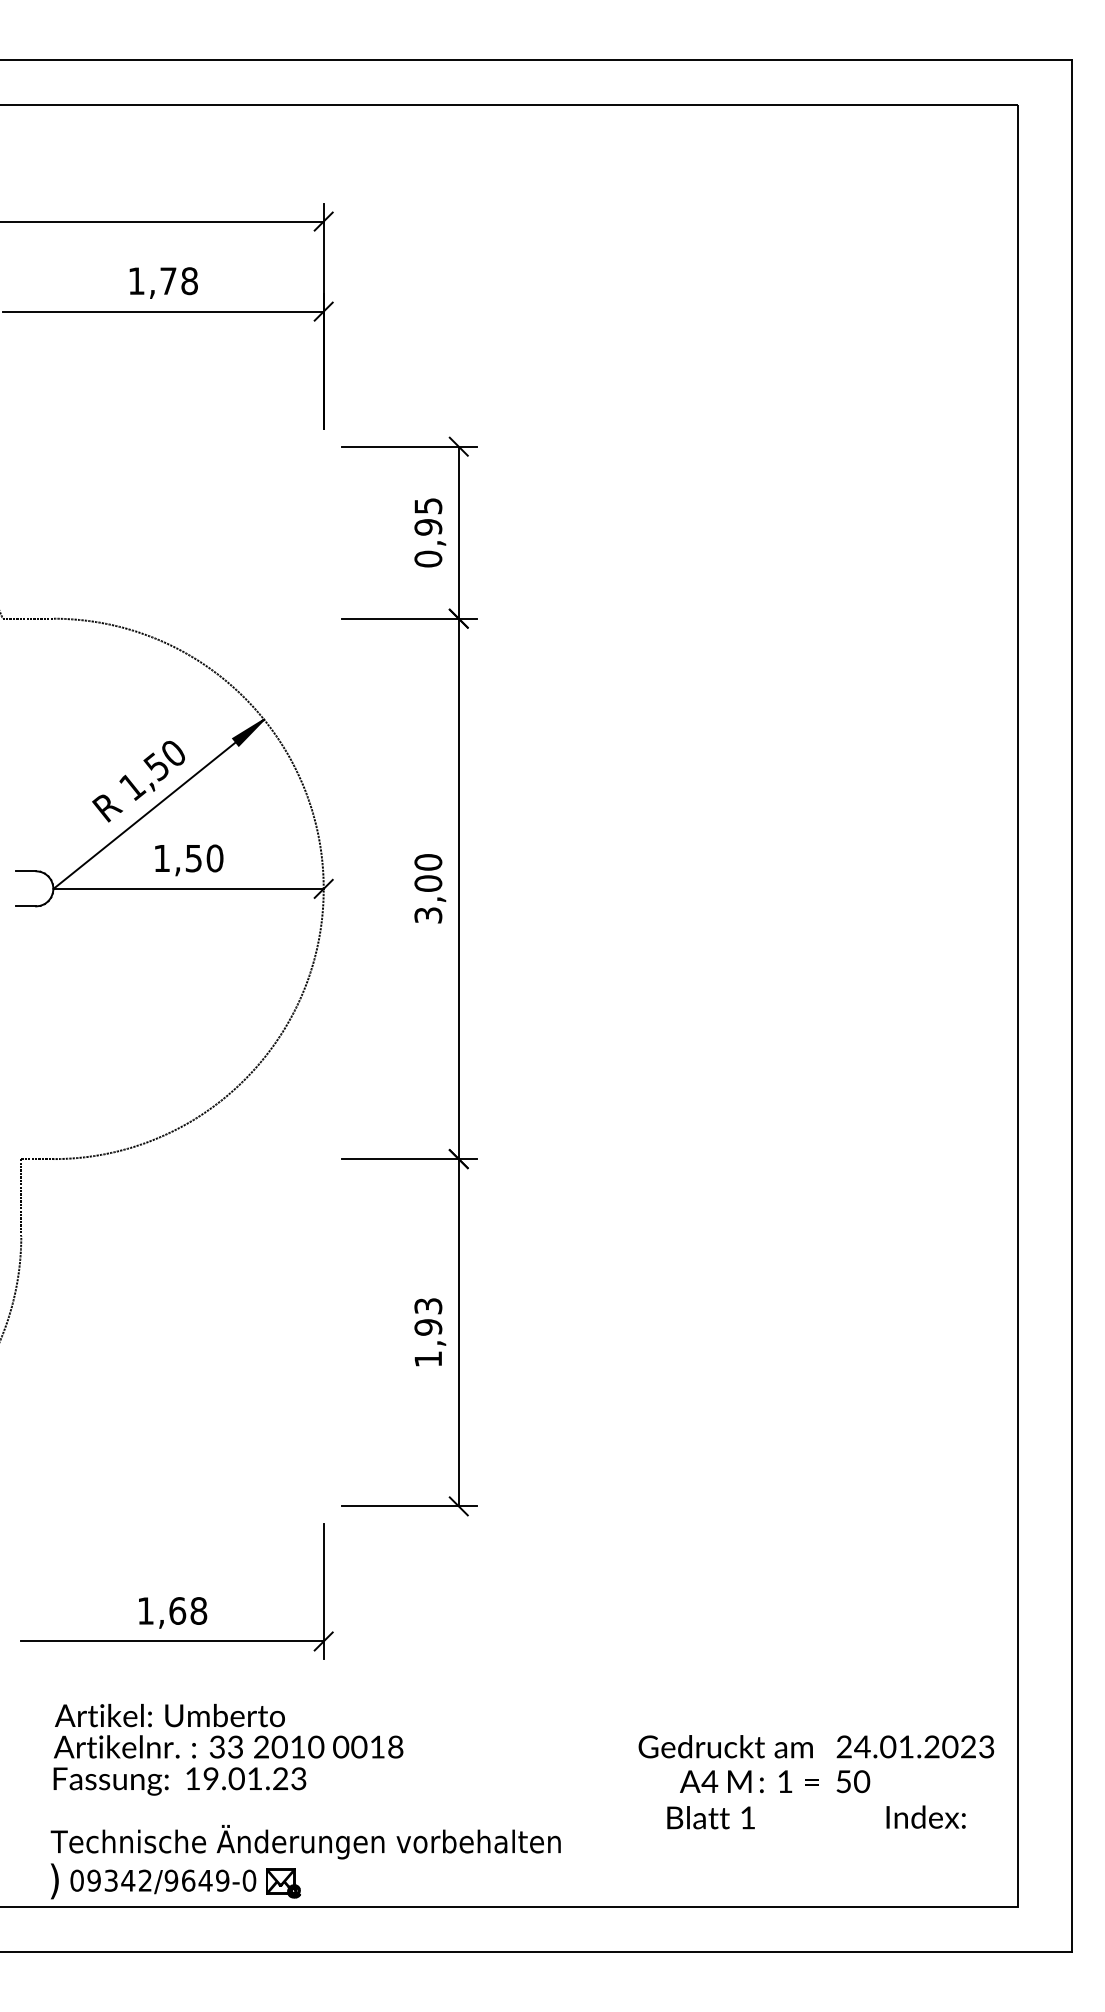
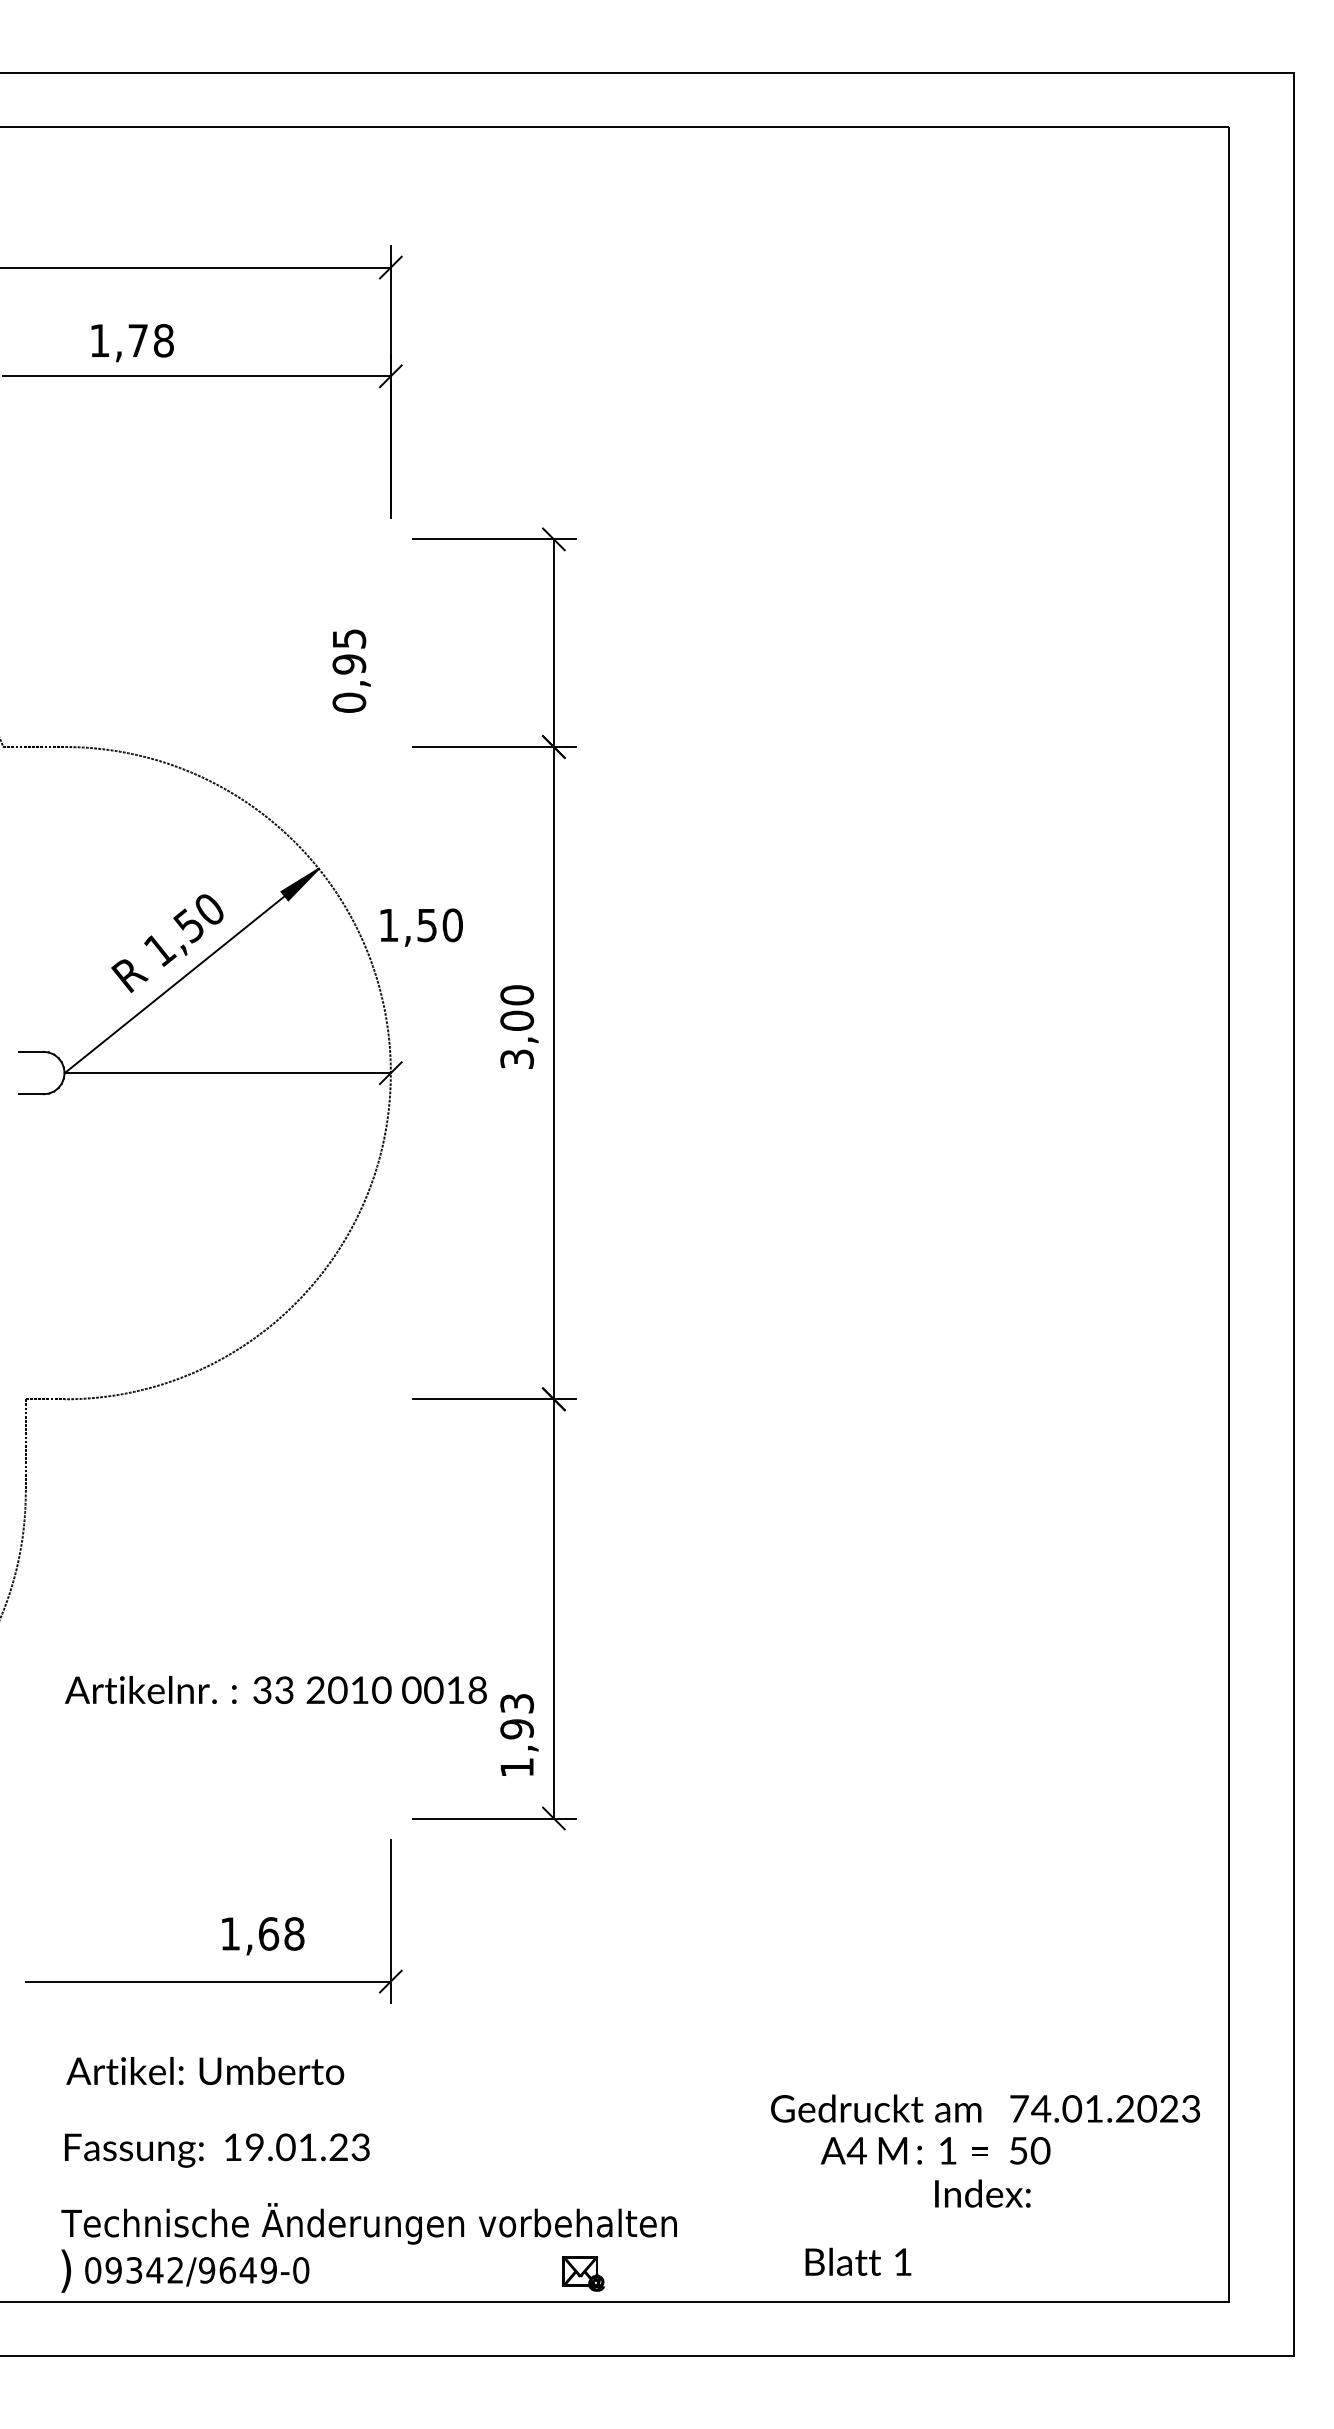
text: (163, 282) -> (132, 342), moved
text: (430, 532) -> (351, 670), moved
text: (189, 860) -> (421, 927), moved
text: (430, 888) -> (519, 1026), moved
text: (430, 1332) -> (519, 1735), moved
text: (173, 1612) -> (263, 1935), moved
text: (228, 1746) -> (275, 1689), moved
text: (844, 1746) -> (1019, 2108), 24.01.2023 -> 74.01.2023
text: (925, 1816) -> (982, 2192), moved
text: (710, 1817) -> (857, 2261), moved
part: (283, 1883) -> (583, 2273), moved

